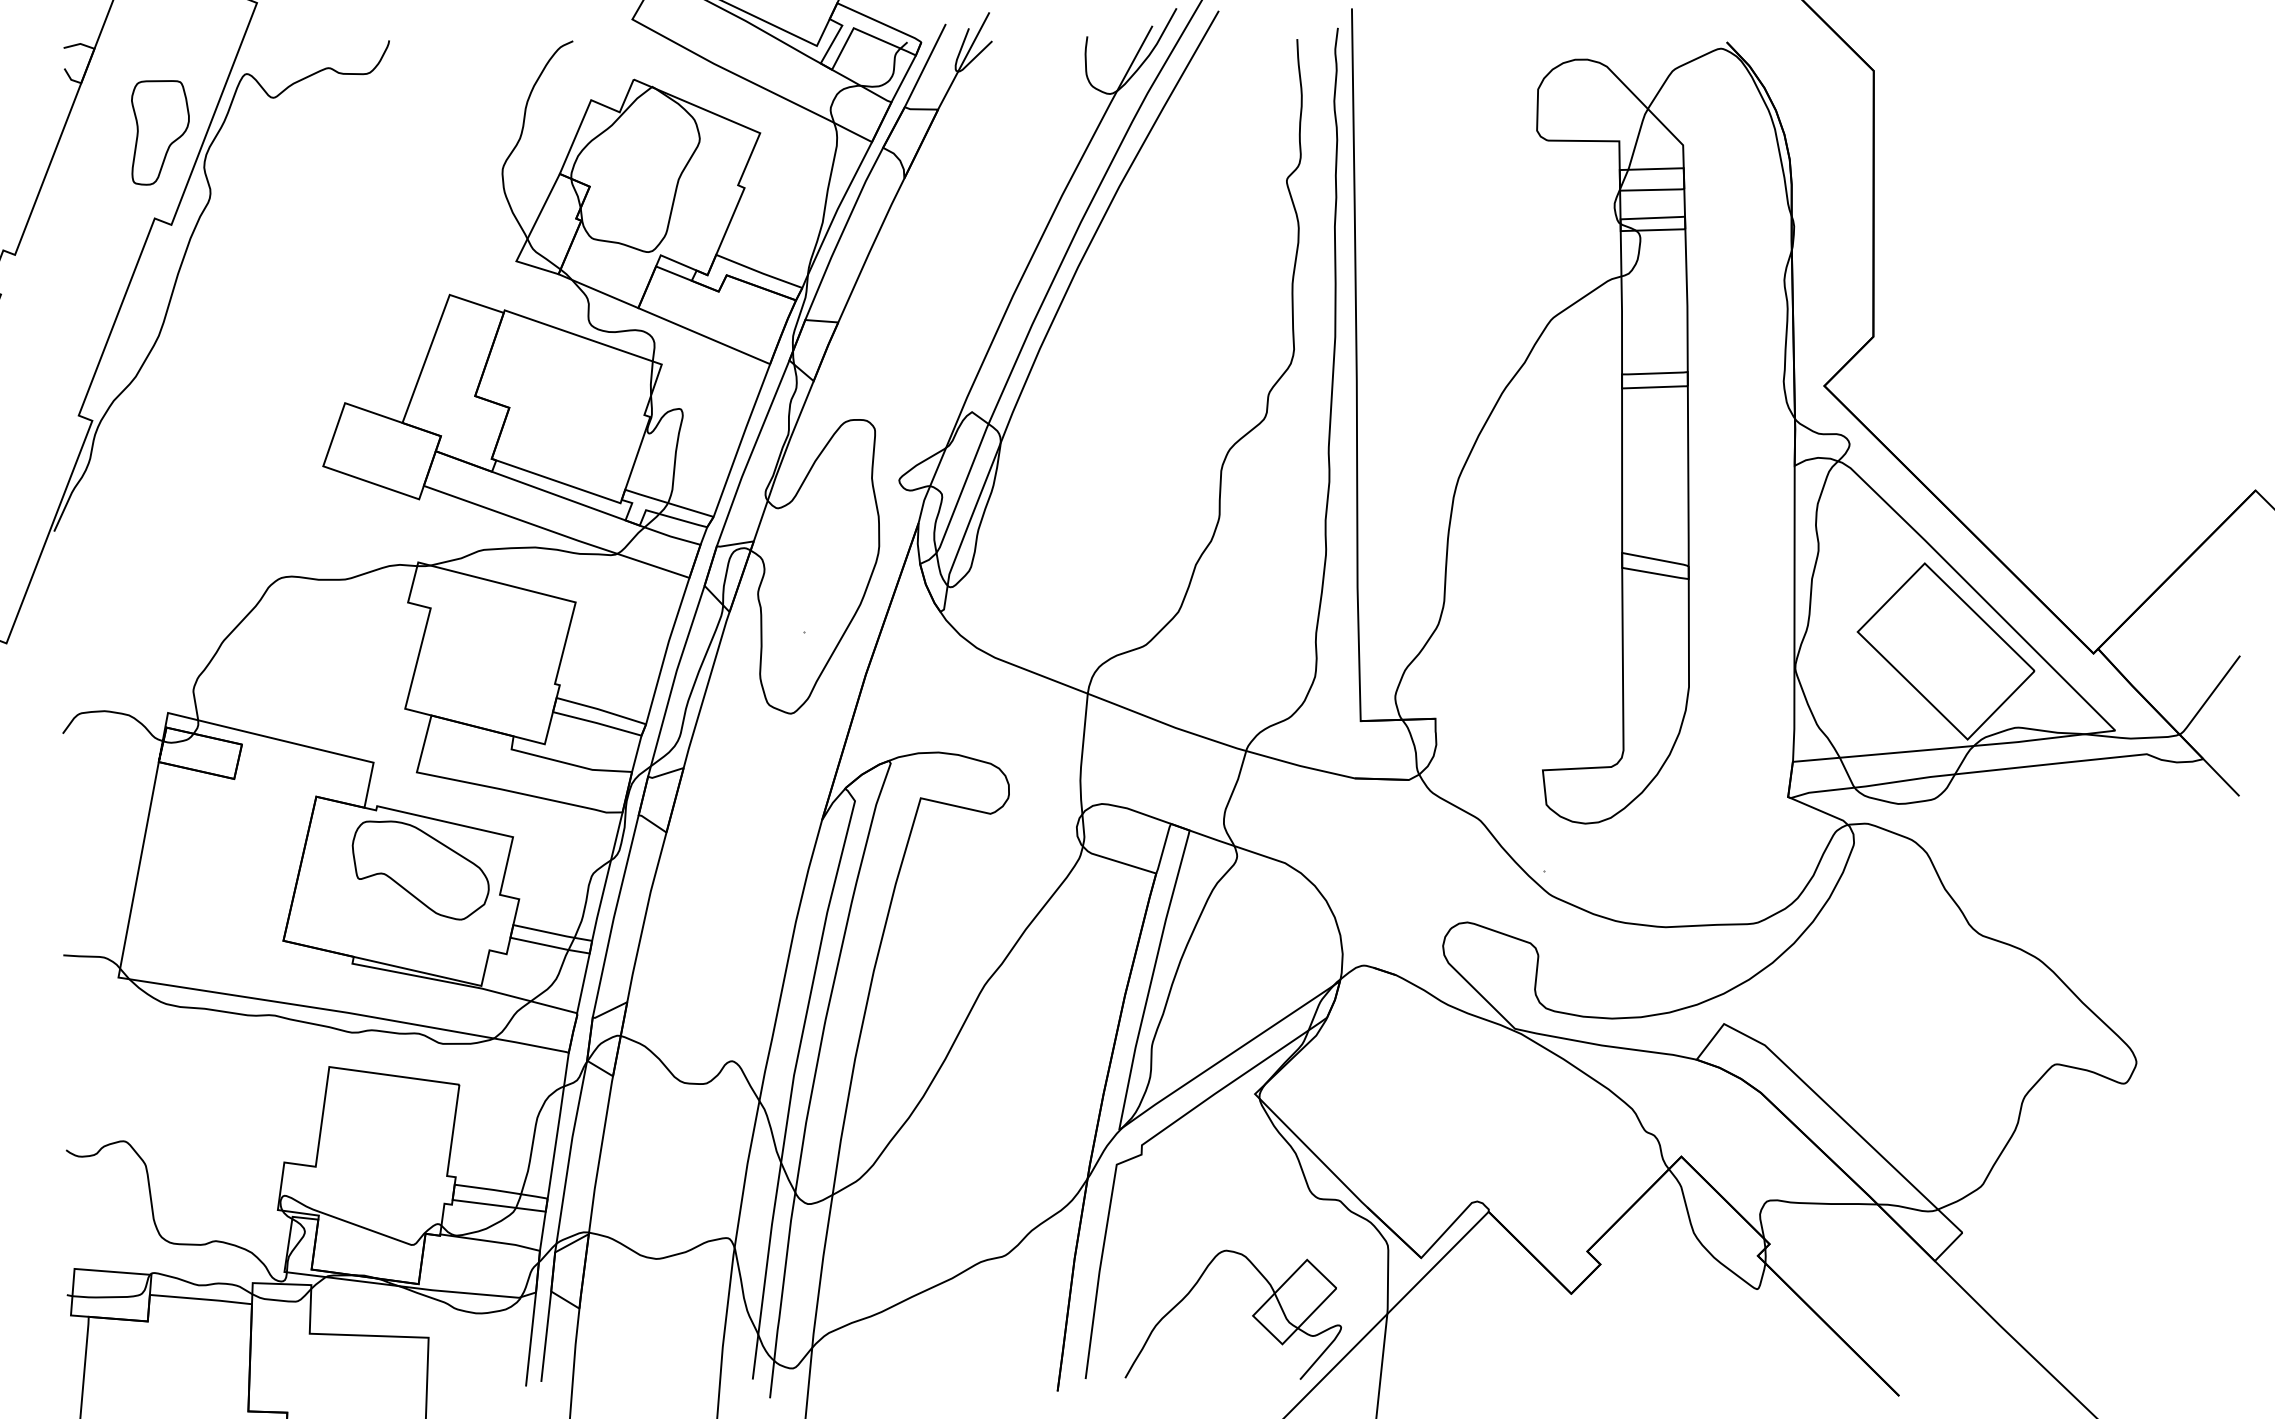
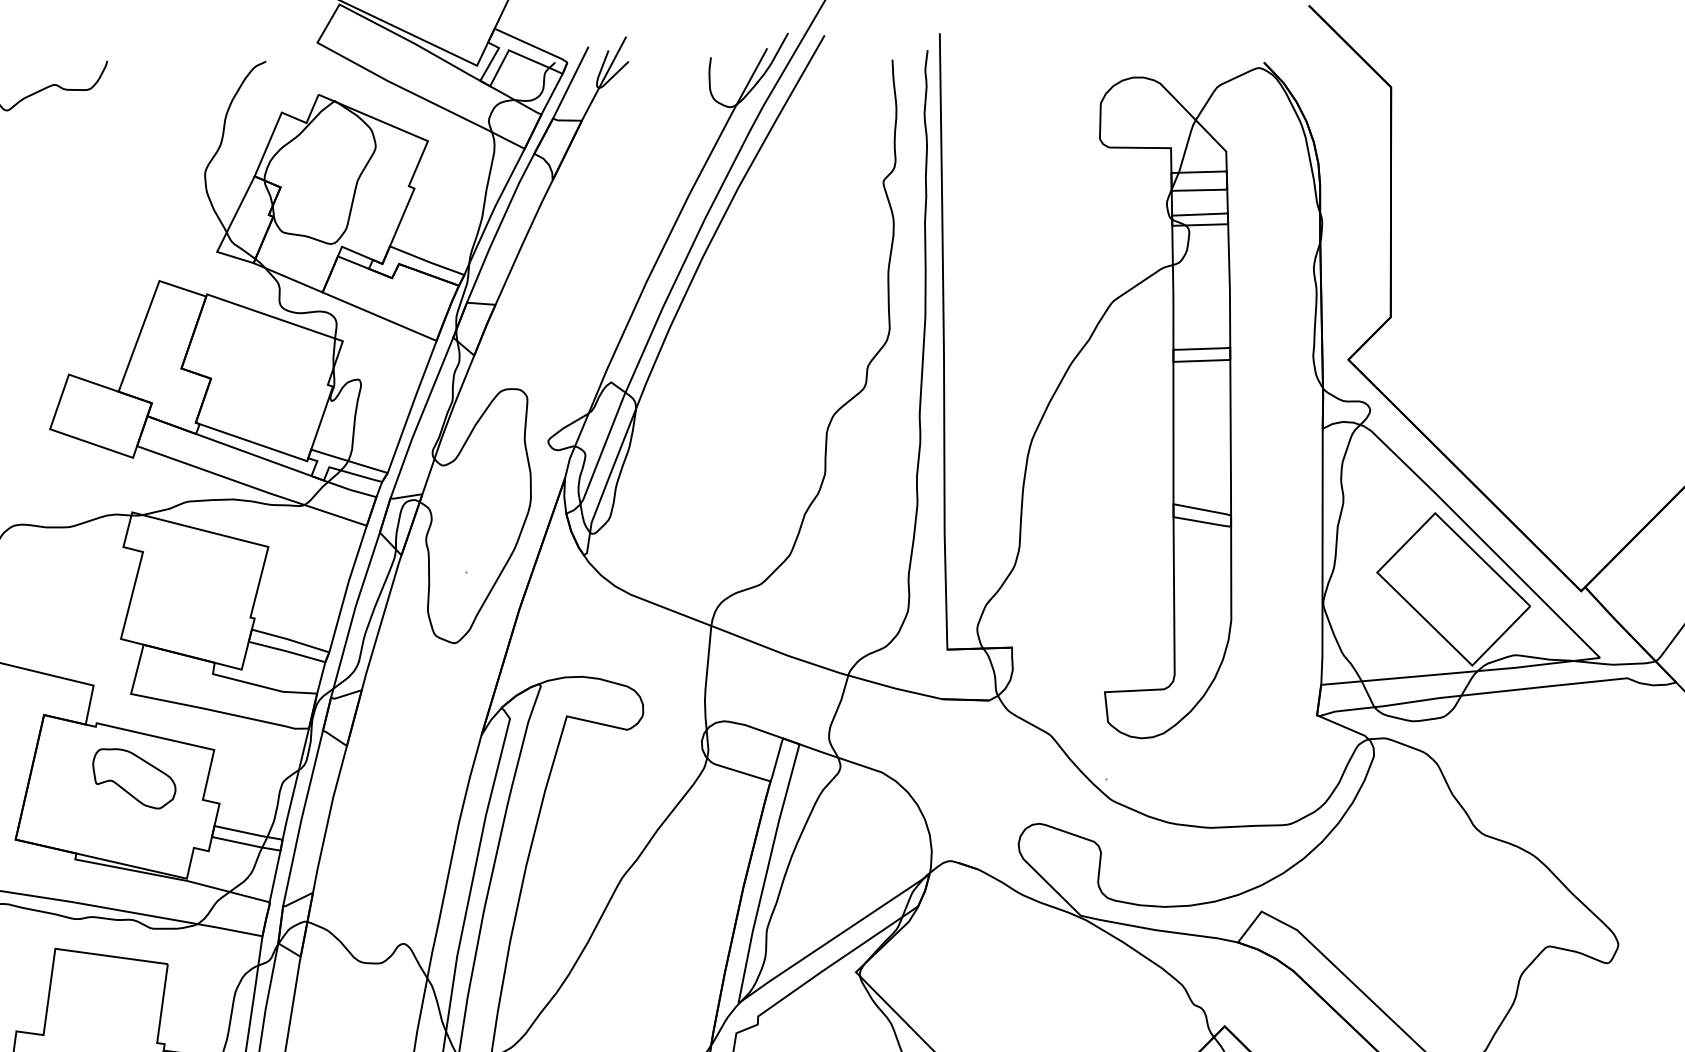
part: (420, 870) -> (134, 778), size x0.7

